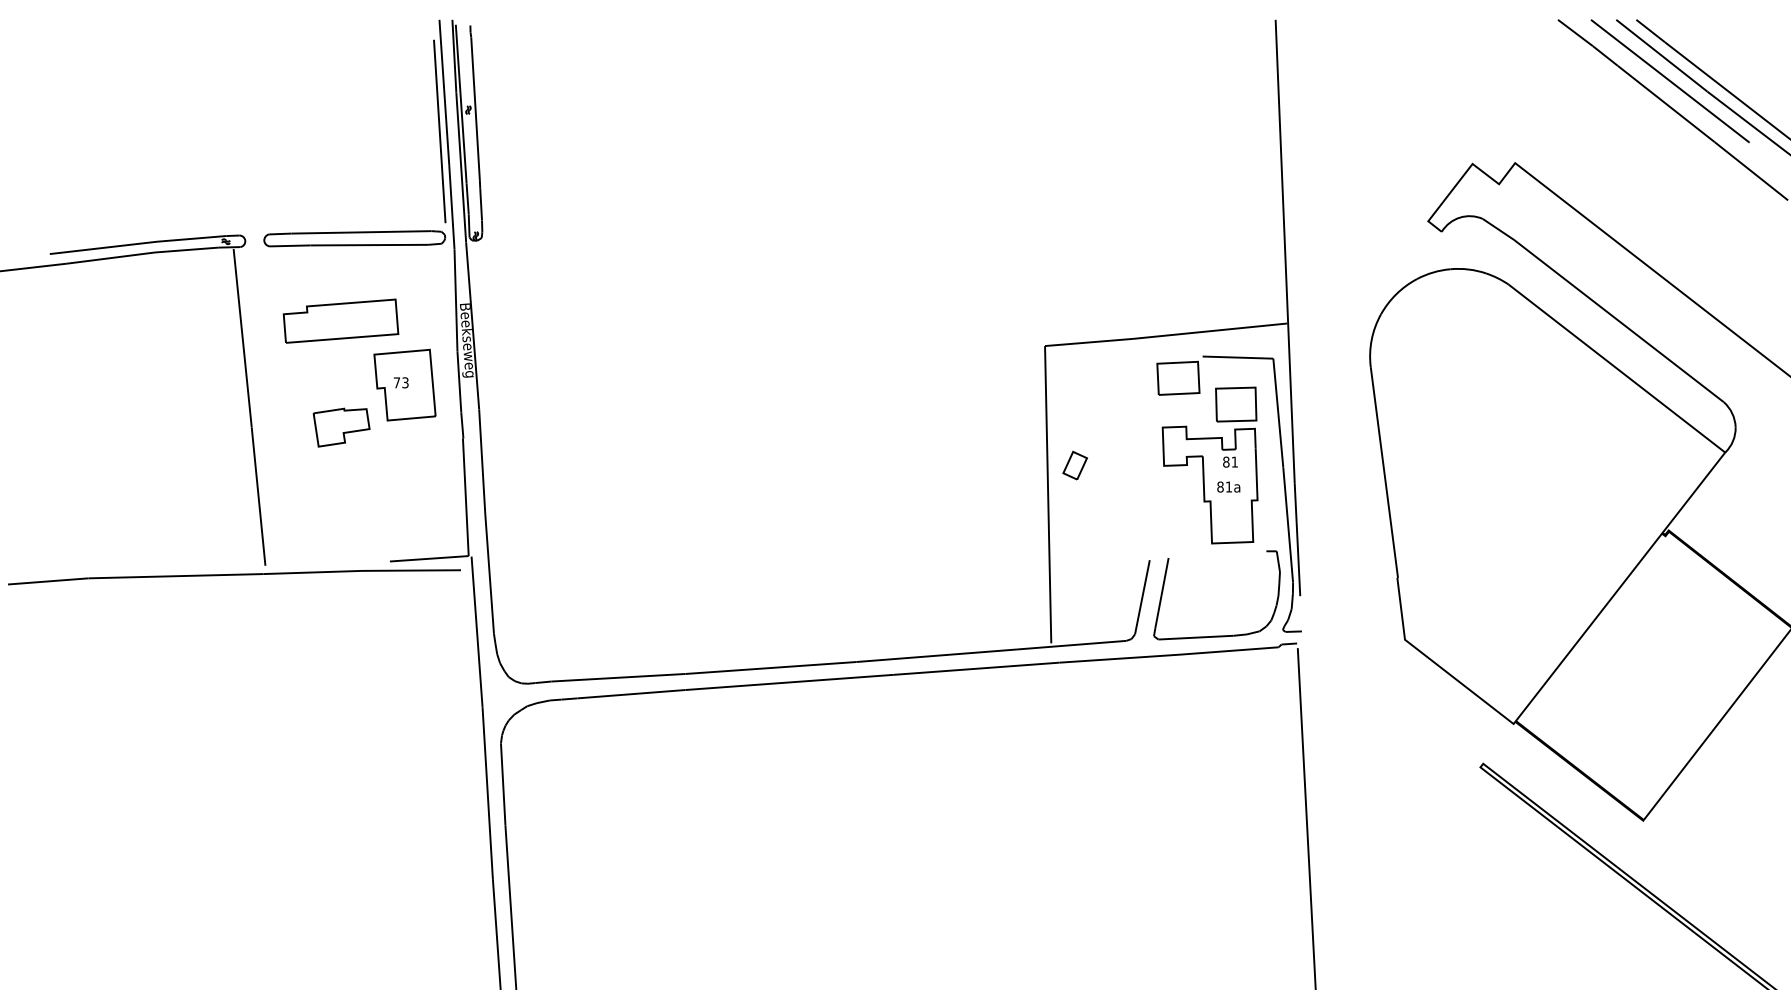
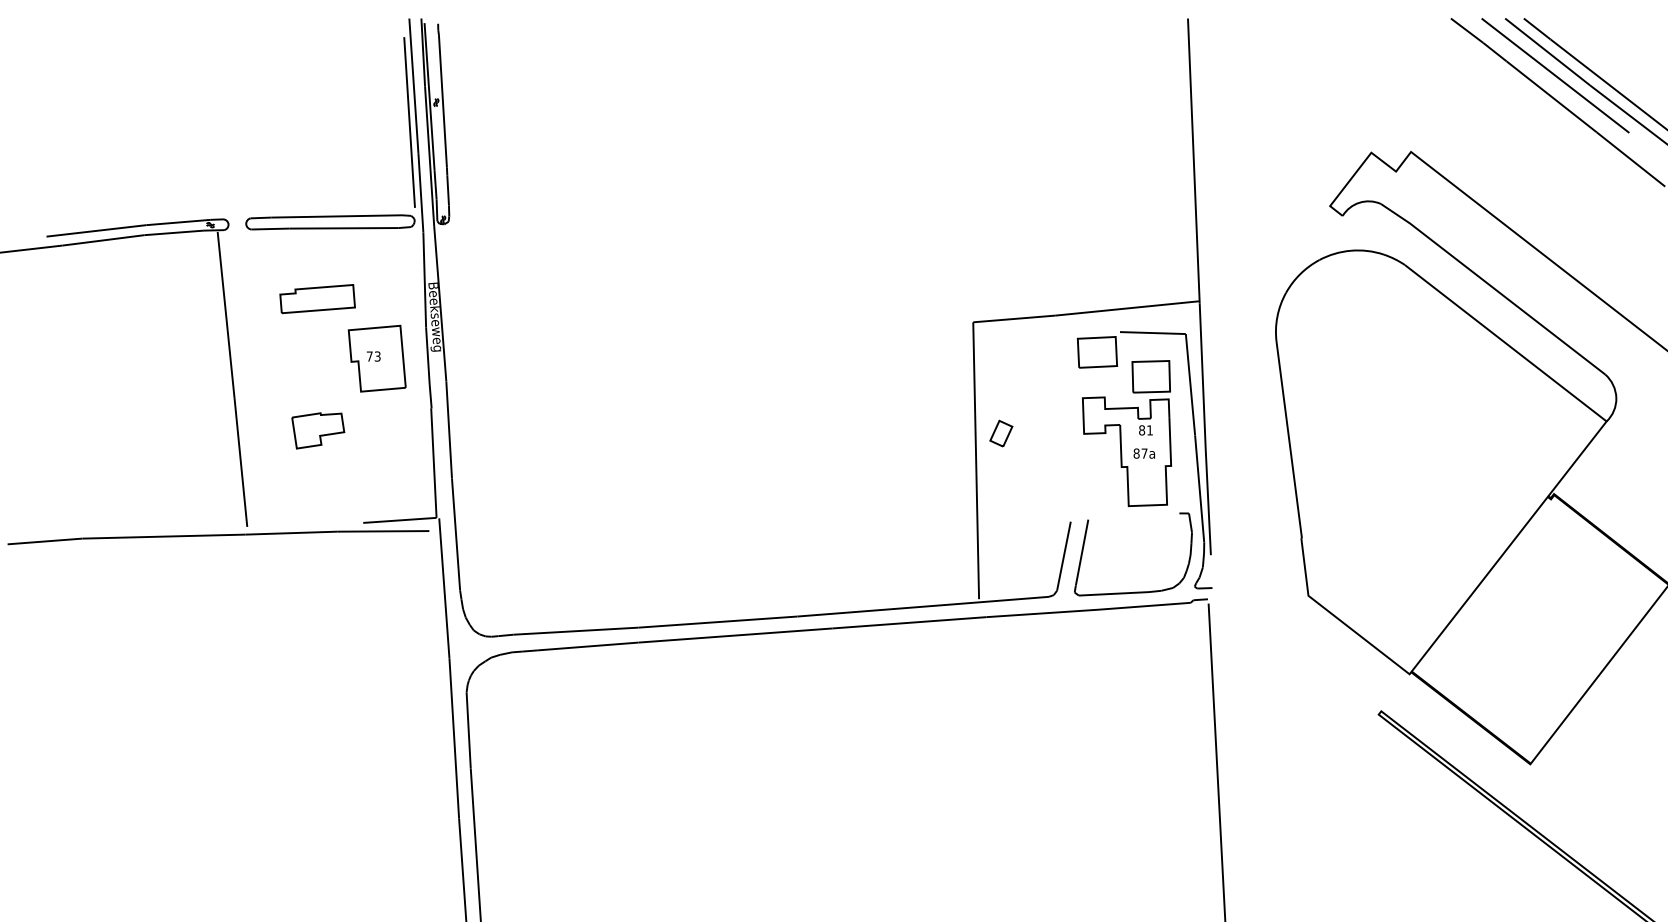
part: (340, 320) -> (317, 298), size x0.7
part: (341, 427) -> (318, 430), moved
text: (1229, 486) -> (1145, 453), 81a -> 87a

